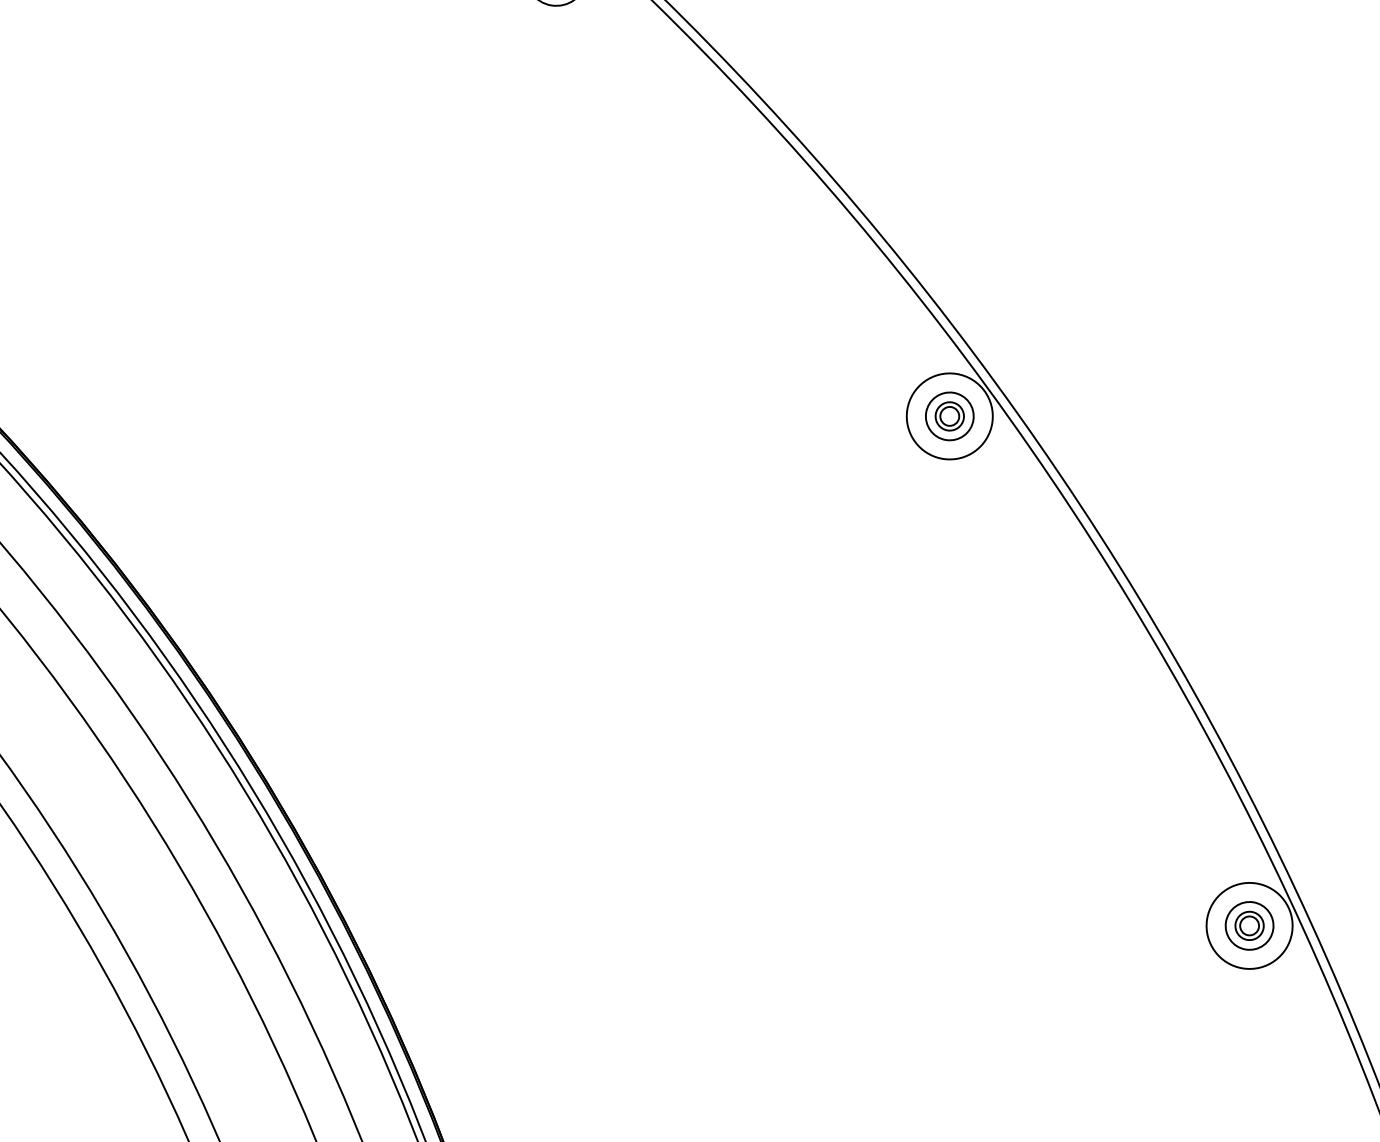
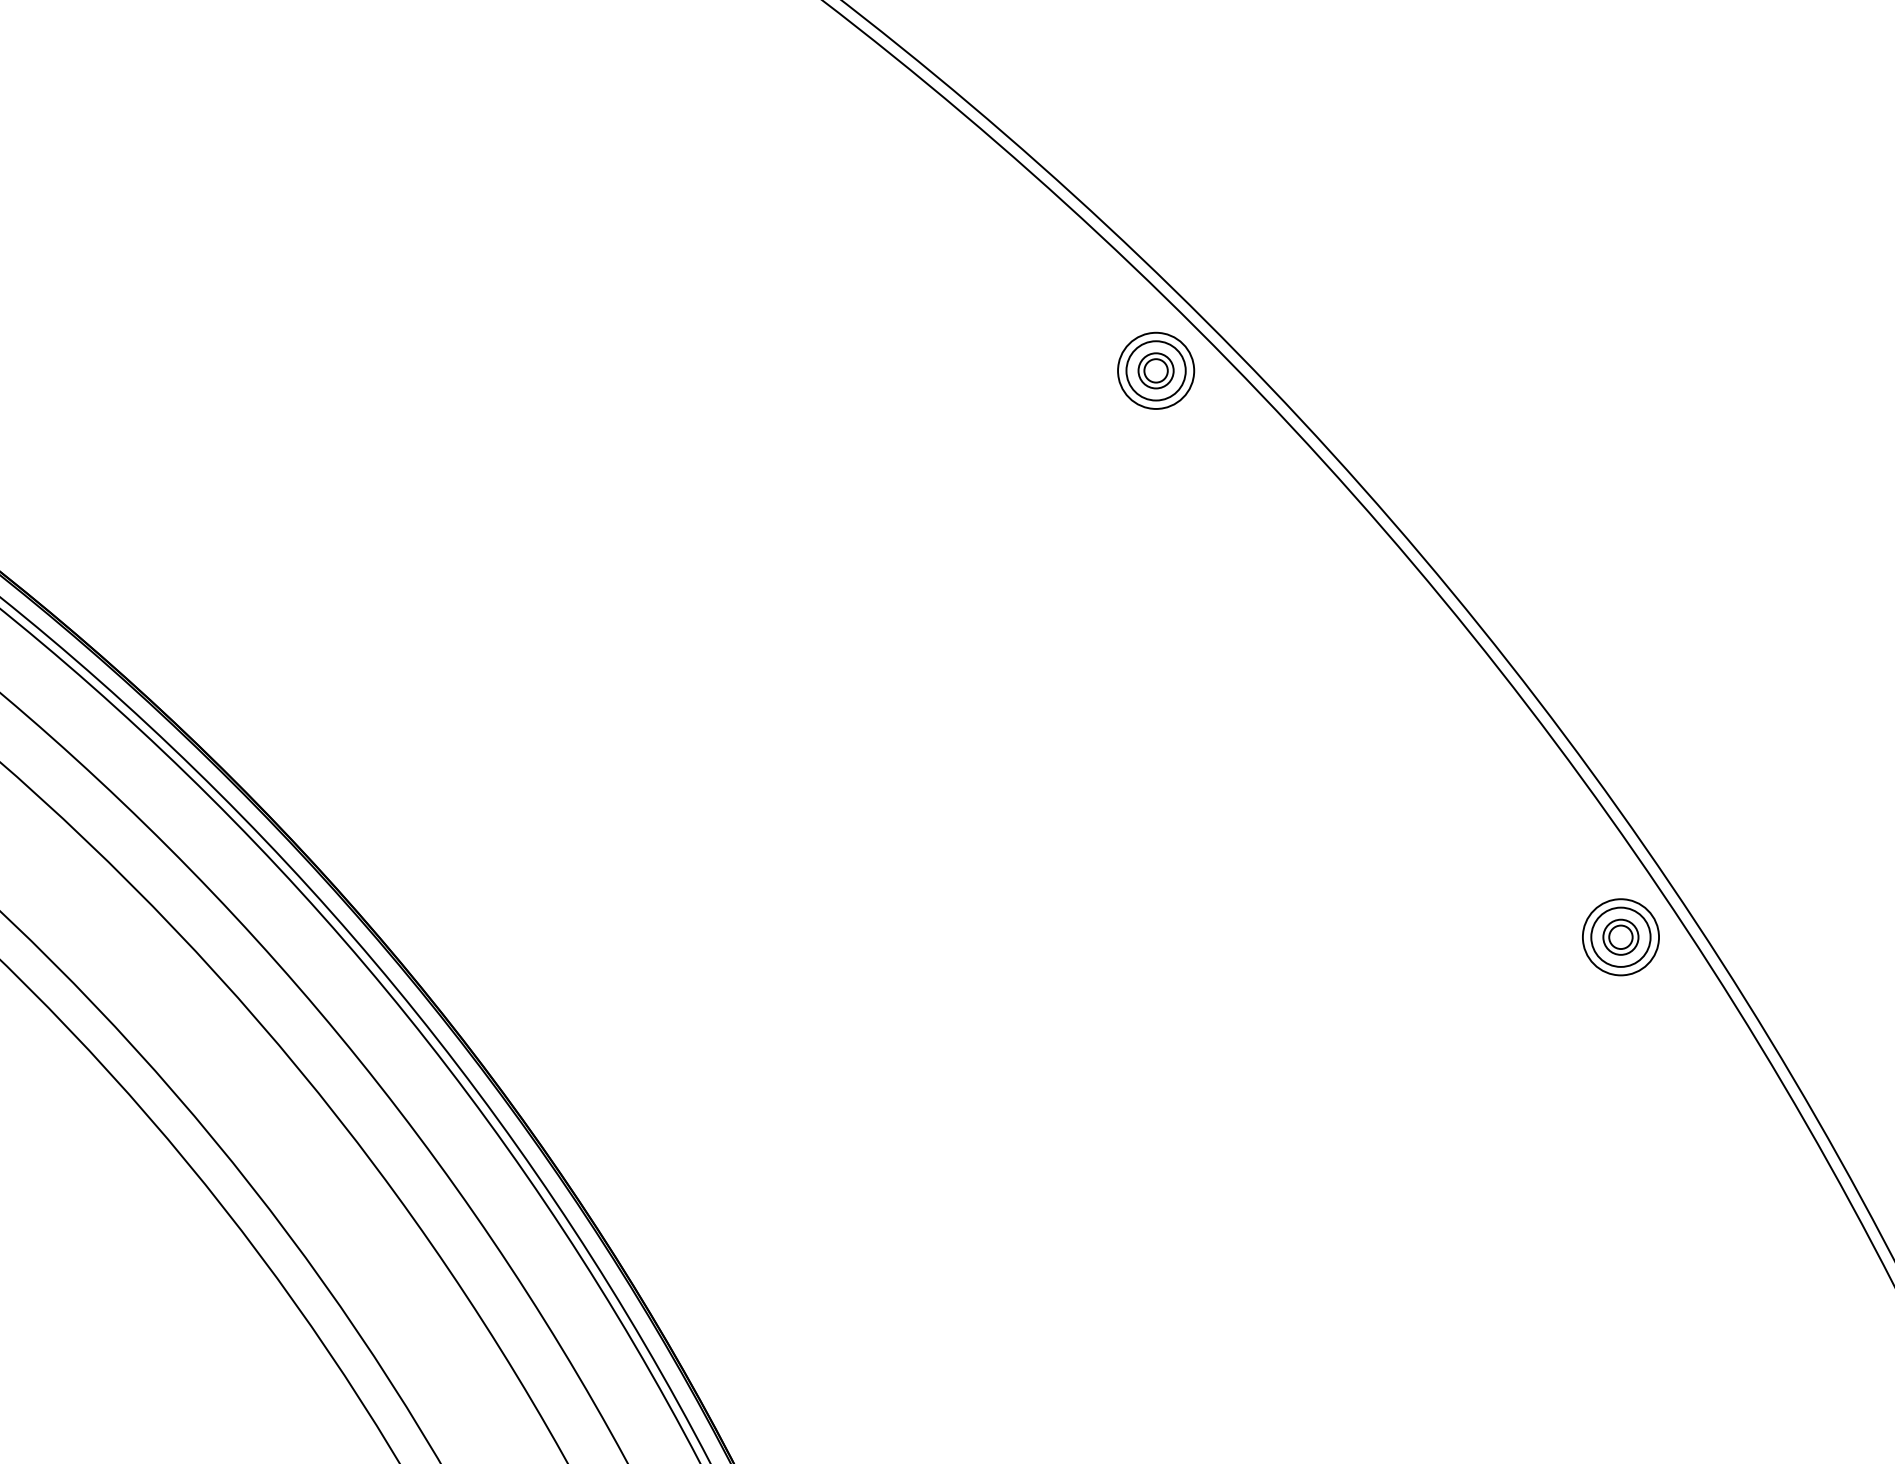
circle: (950, 416) -> (1156, 370), size x0.71
circle: (1249, 926) -> (1620, 937), size x0.71

